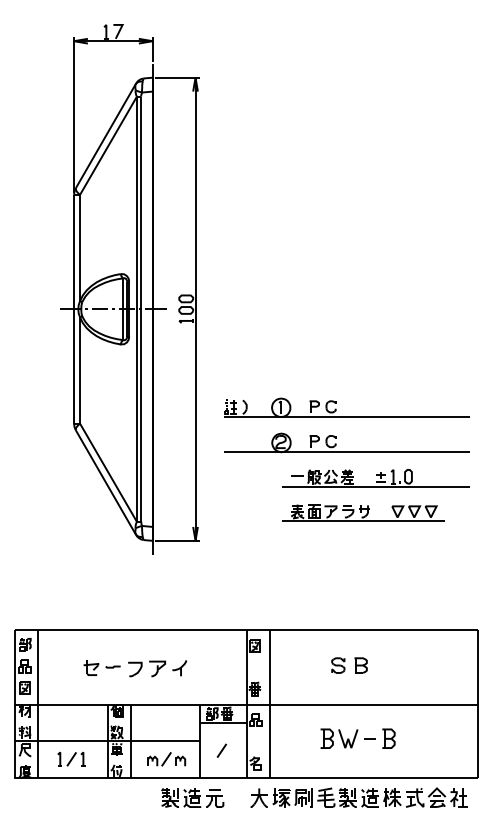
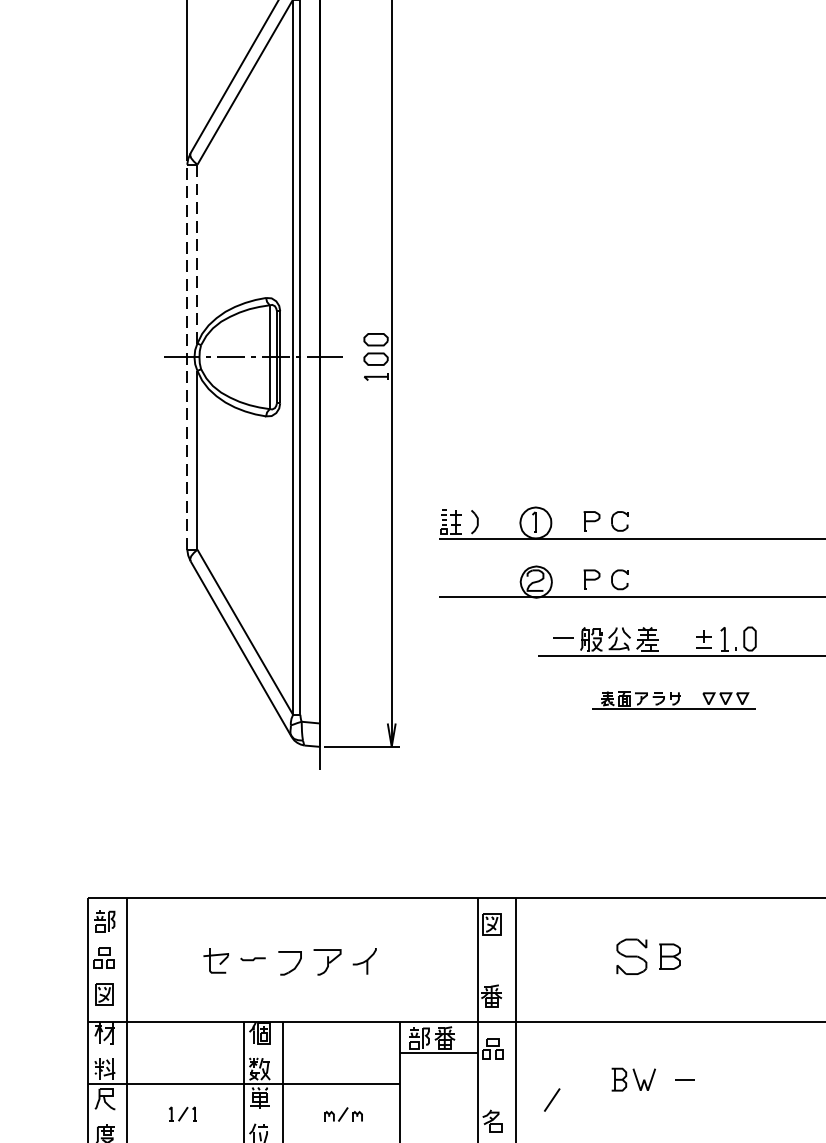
line: (80, 247) -> (198, 253), solid -> dashed
line: (74, 308) -> (188, 355), solid -> dashed
part: (363, 512) -> (674, 699), size x0.6
part: (338, 665) -> (632, 956), size x1.4
part: (339, 738) -> (633, 1079), size x0.7
part: (388, 738) -> (716, 1079), removed
line: (221, 750) -> (551, 1099), moved
part: (71, 758) -> (183, 1113), size x0.6
part: (166, 759) -> (342, 1114), size x0.6

